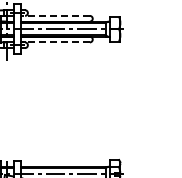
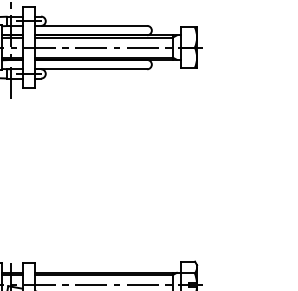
line: (55, 15) -> (90, 25), dashed -> solid
line: (55, 42) -> (90, 69), dashed -> solid

